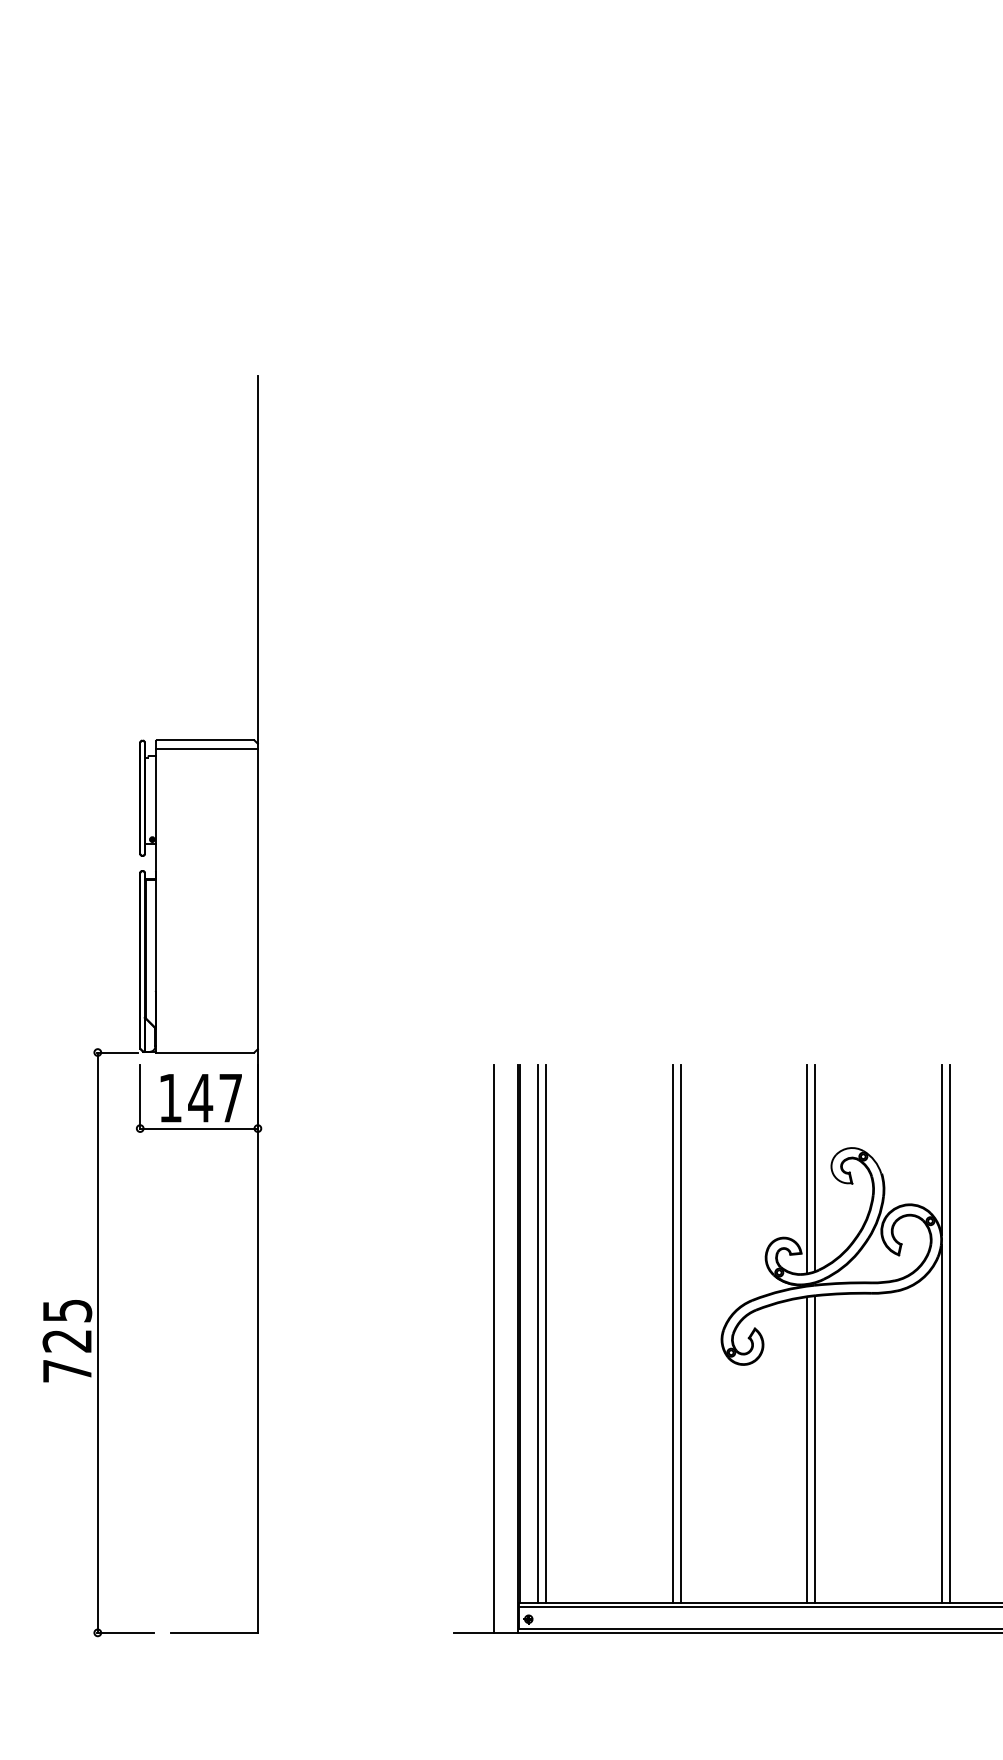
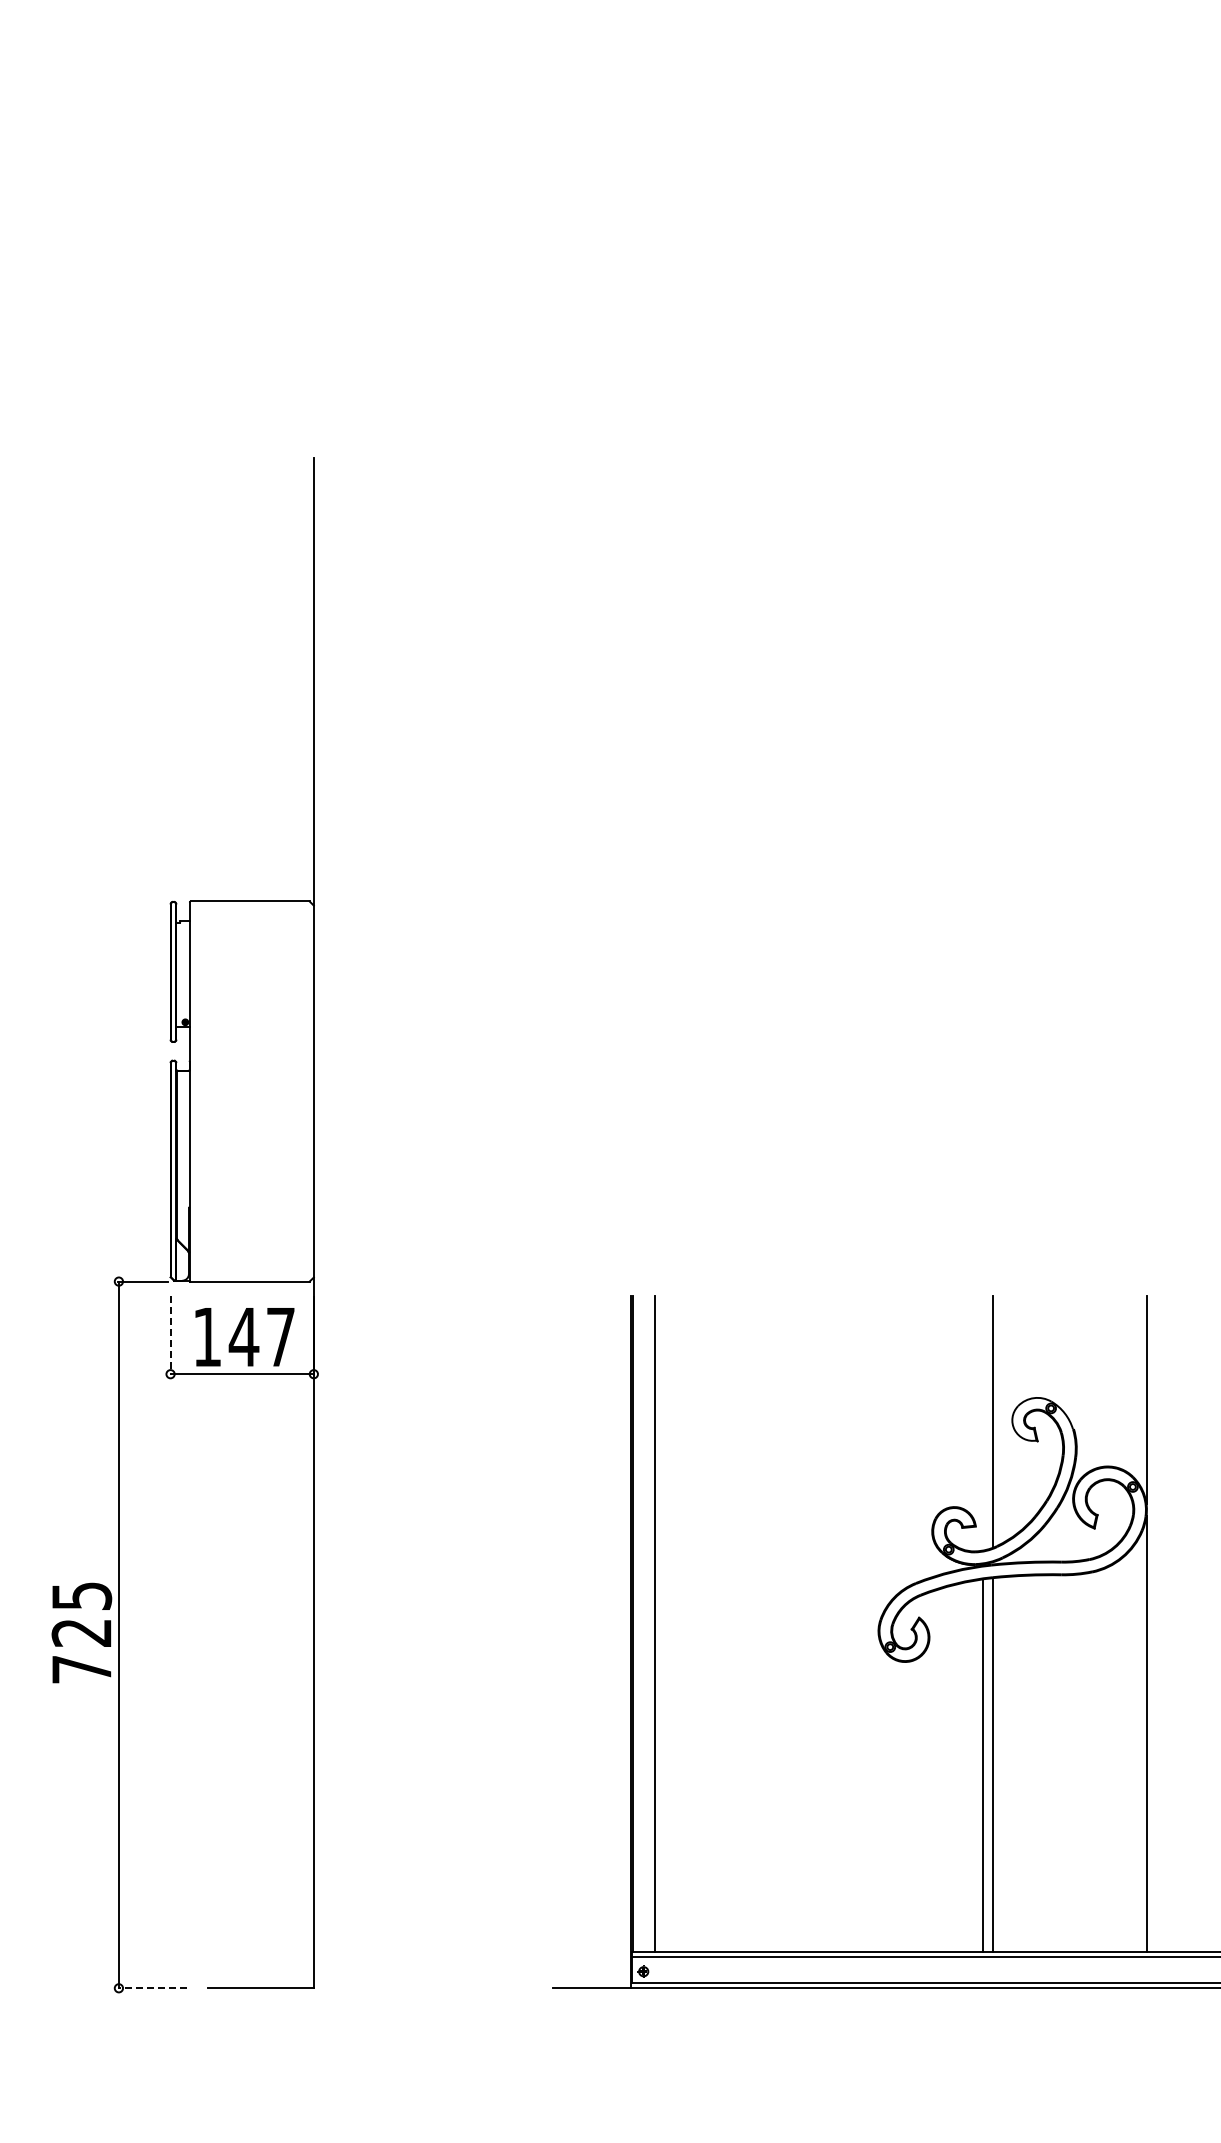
line: (206, 749) -> (251, 912), removed
line: (140, 1097) -> (170, 1336), solid -> dashed
line: (806, 1169) -> (982, 1423), removed
line: (546, 1334) -> (665, 1624), removed
line: (673, 1334) -> (819, 1624), removed
line: (680, 1334) -> (828, 1624), removed
line: (949, 1334) -> (1156, 1624), removed
line: (494, 1348) -> (601, 1642), removed
line: (125, 1633) -> (152, 1988), solid -> dashed

